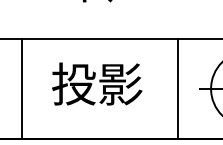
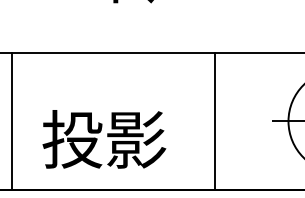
text: (97, 83) -> (104, 138), moved
line: (21, 88) -> (11, 120), moved
line: (178, 88) -> (215, 120), moved

